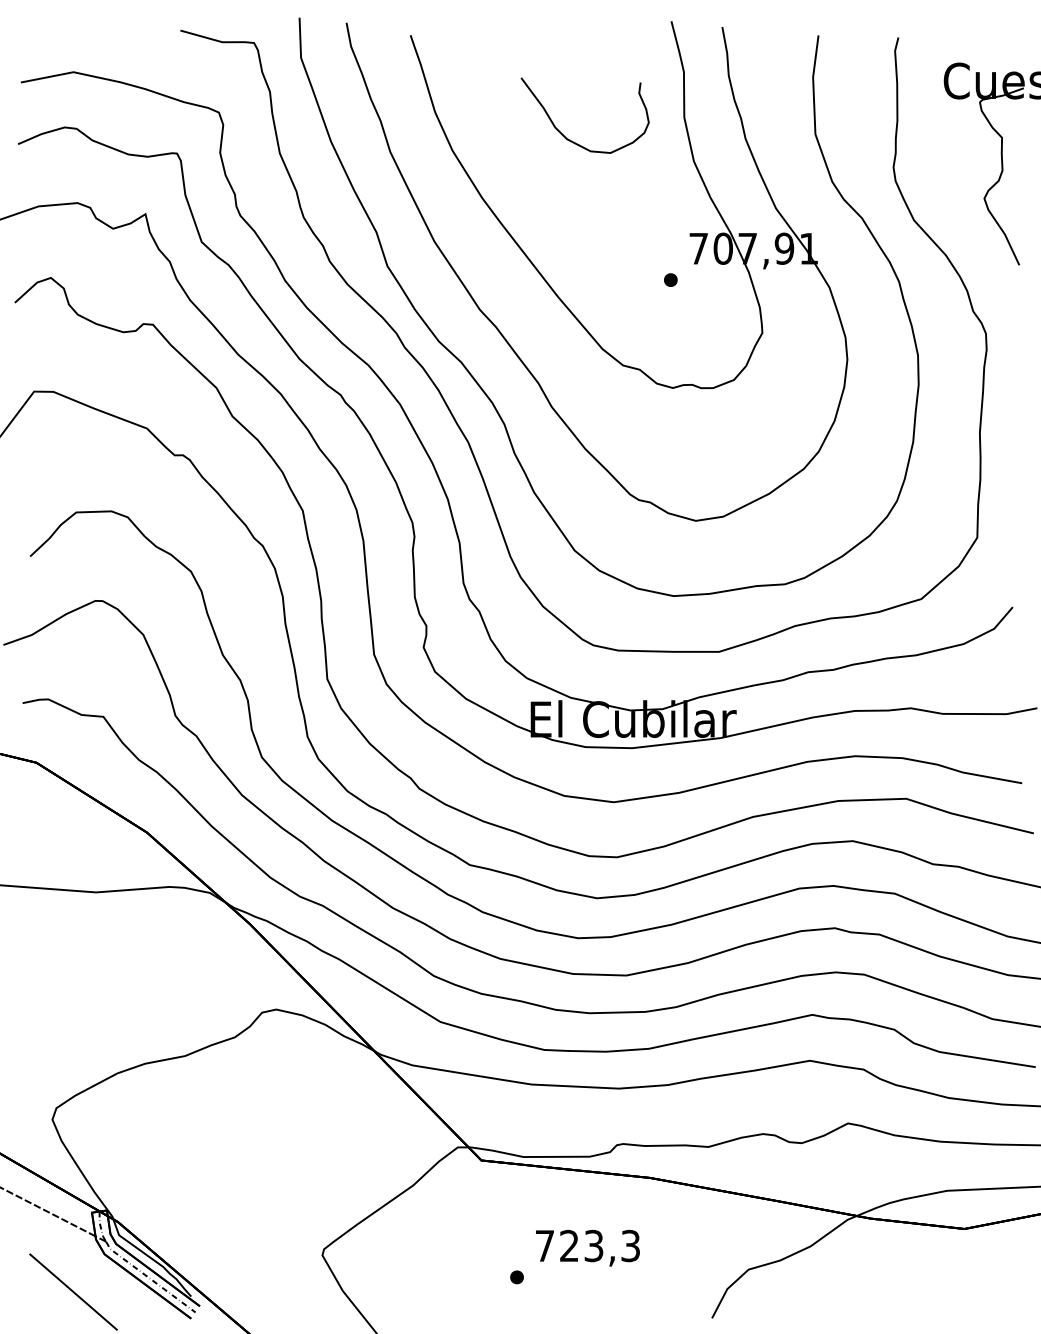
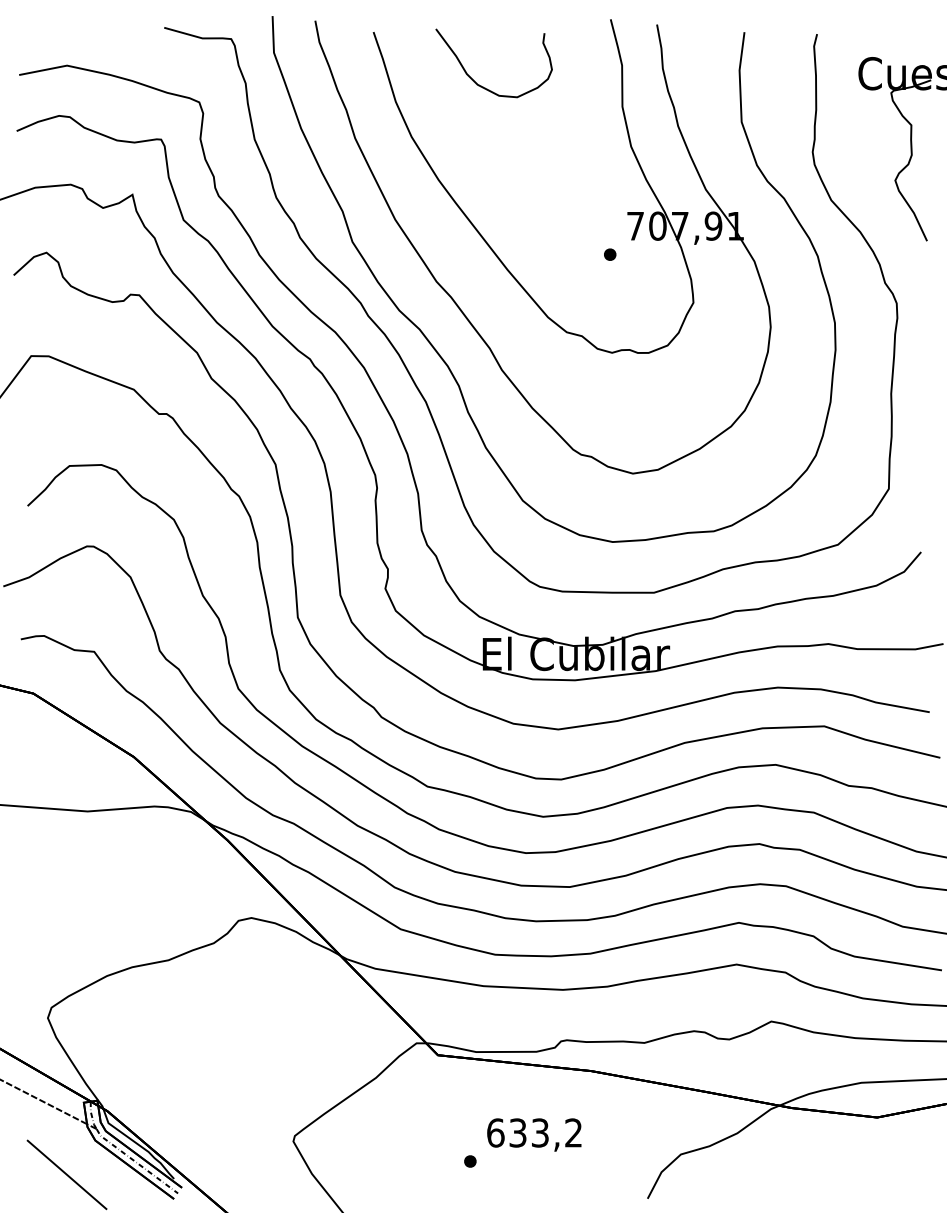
curve: (570, 139) -> (480, 85), moved
text: (587, 1245) -> (534, 1132), 723,3 -> 633,2

